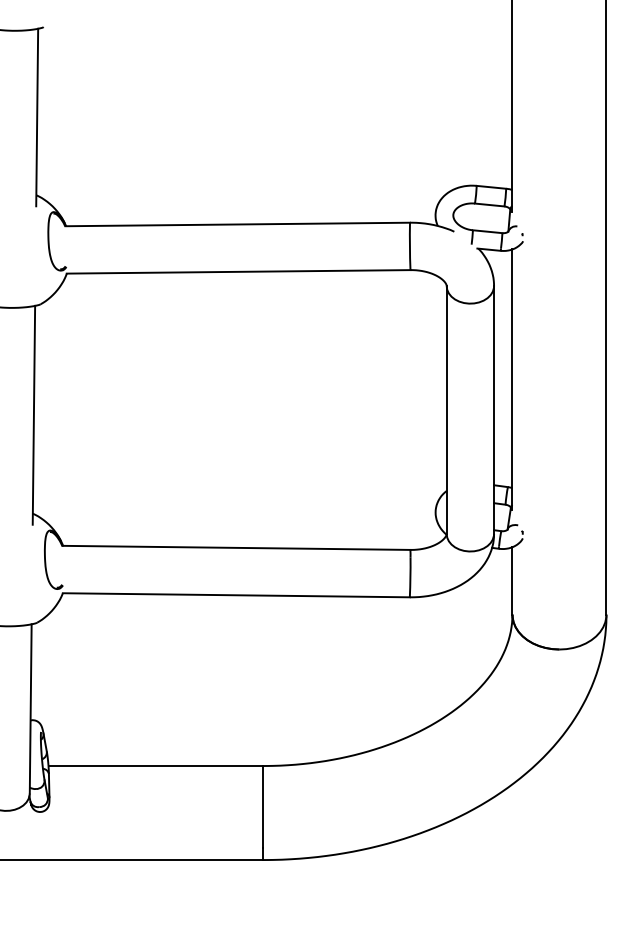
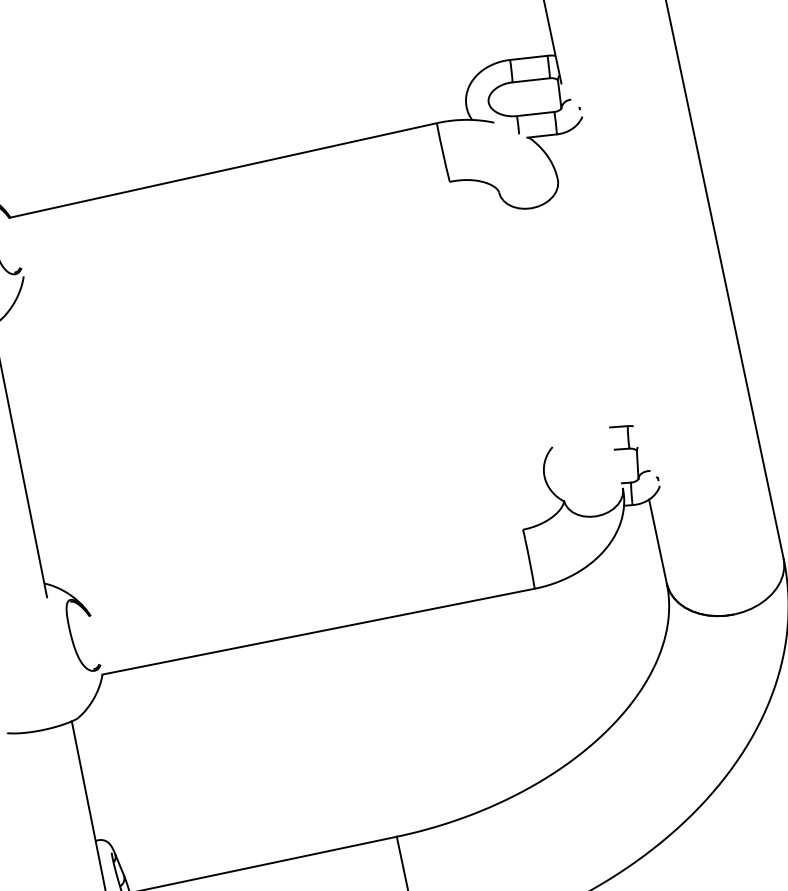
line: (238, 271) -> (236, 228), removed
line: (512, 379) -> (605, 291), removed
line: (446, 409) -> (531, 345), removed
line: (494, 409) -> (590, 333), removed
line: (236, 547) -> (306, 572), removed

